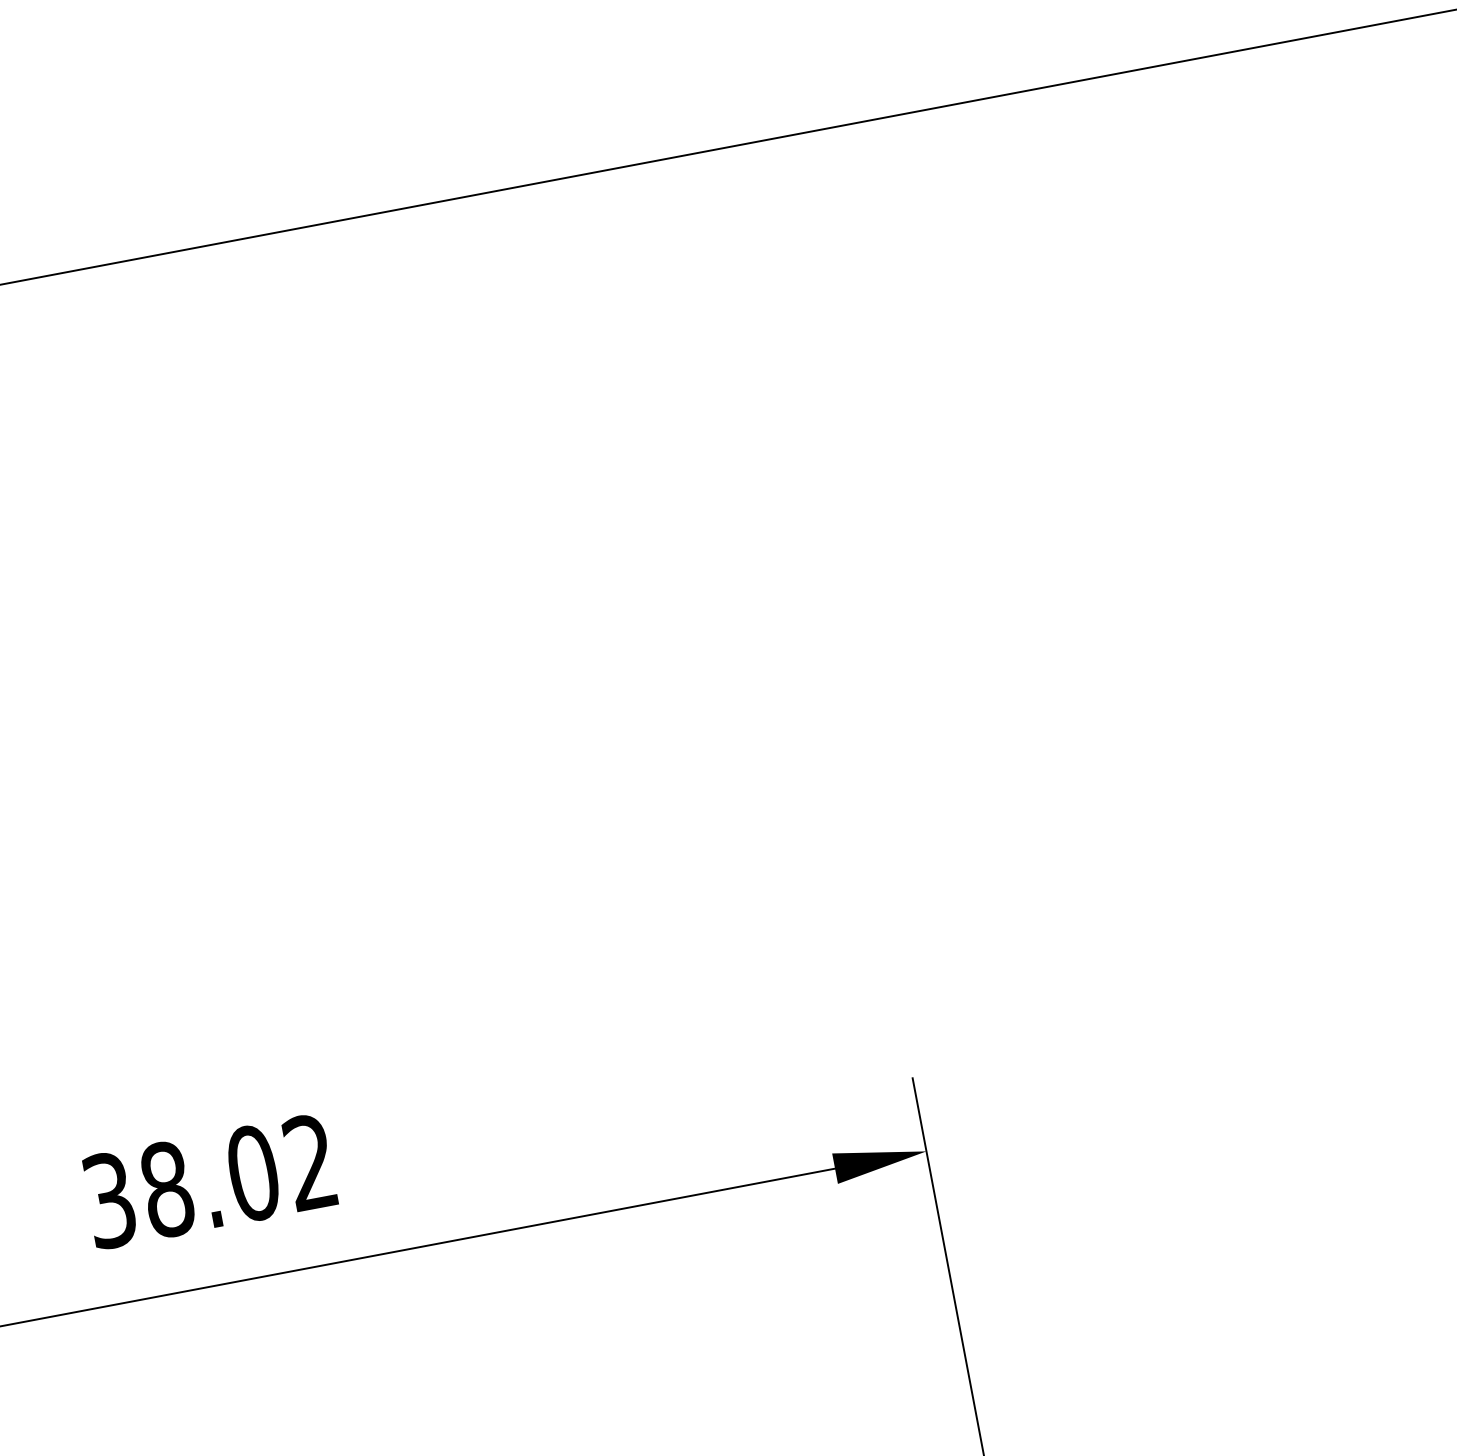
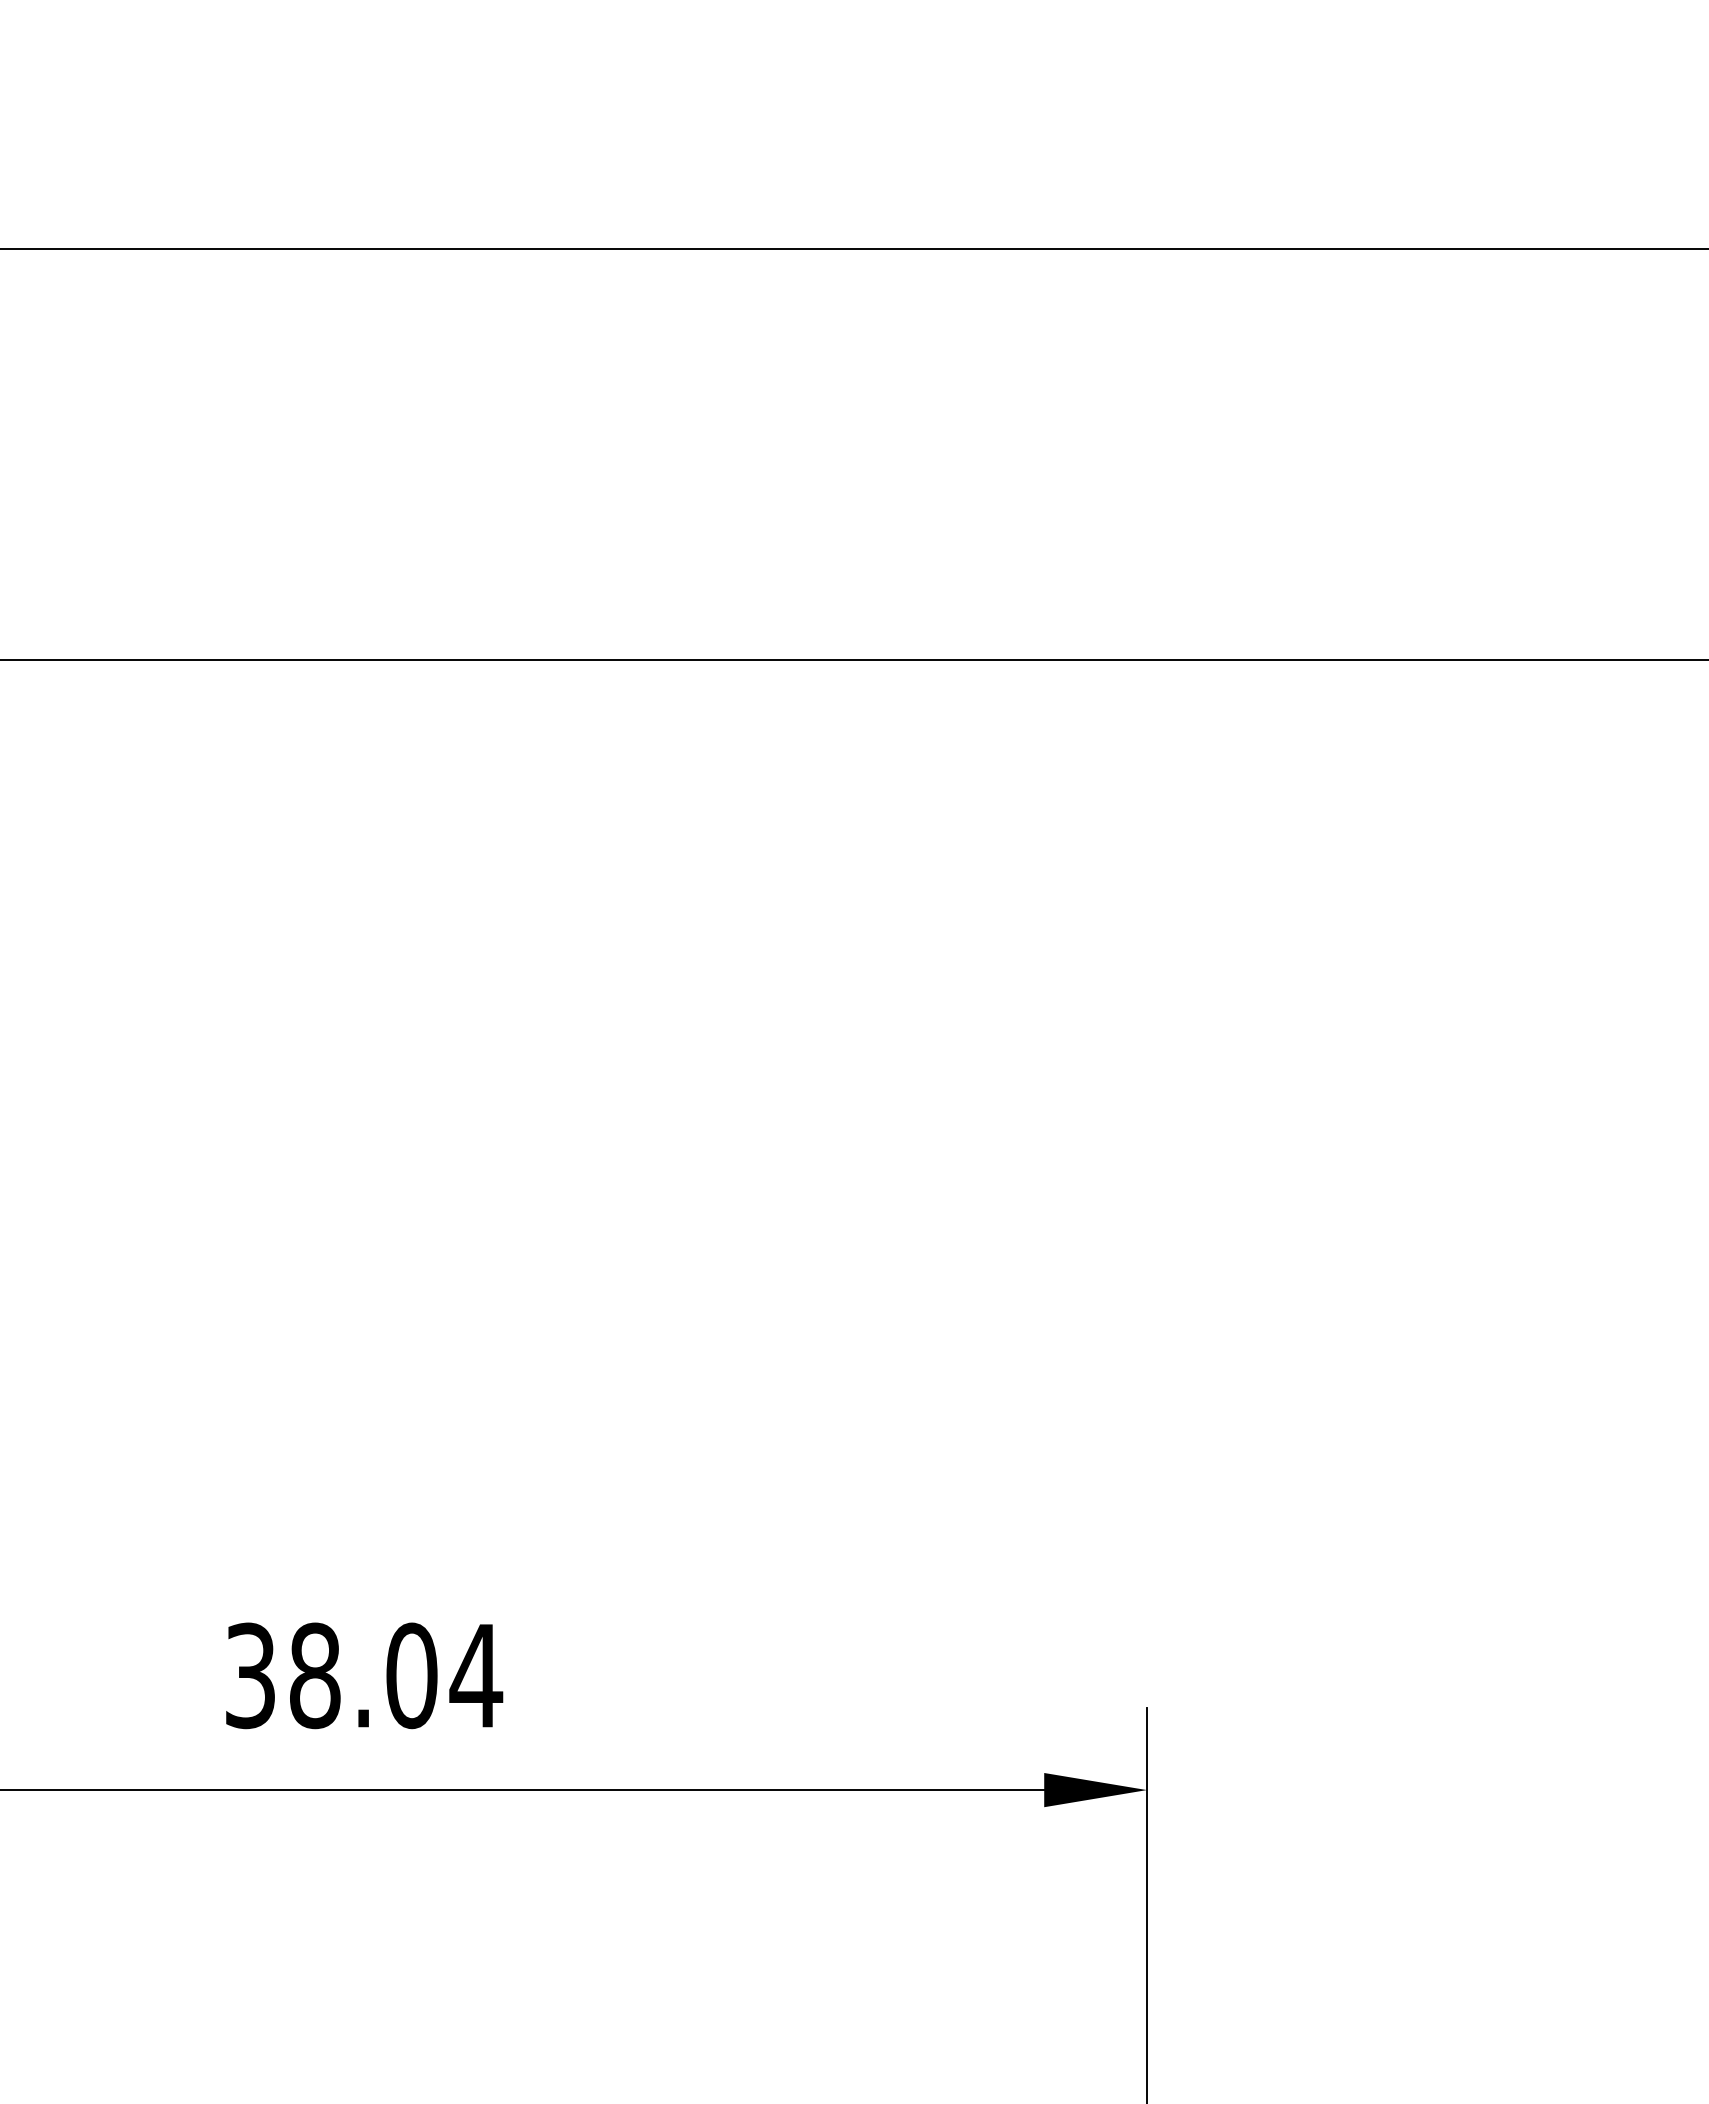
text: (310, 1161) -> (476, 1674), 38.02 -> 38.04

